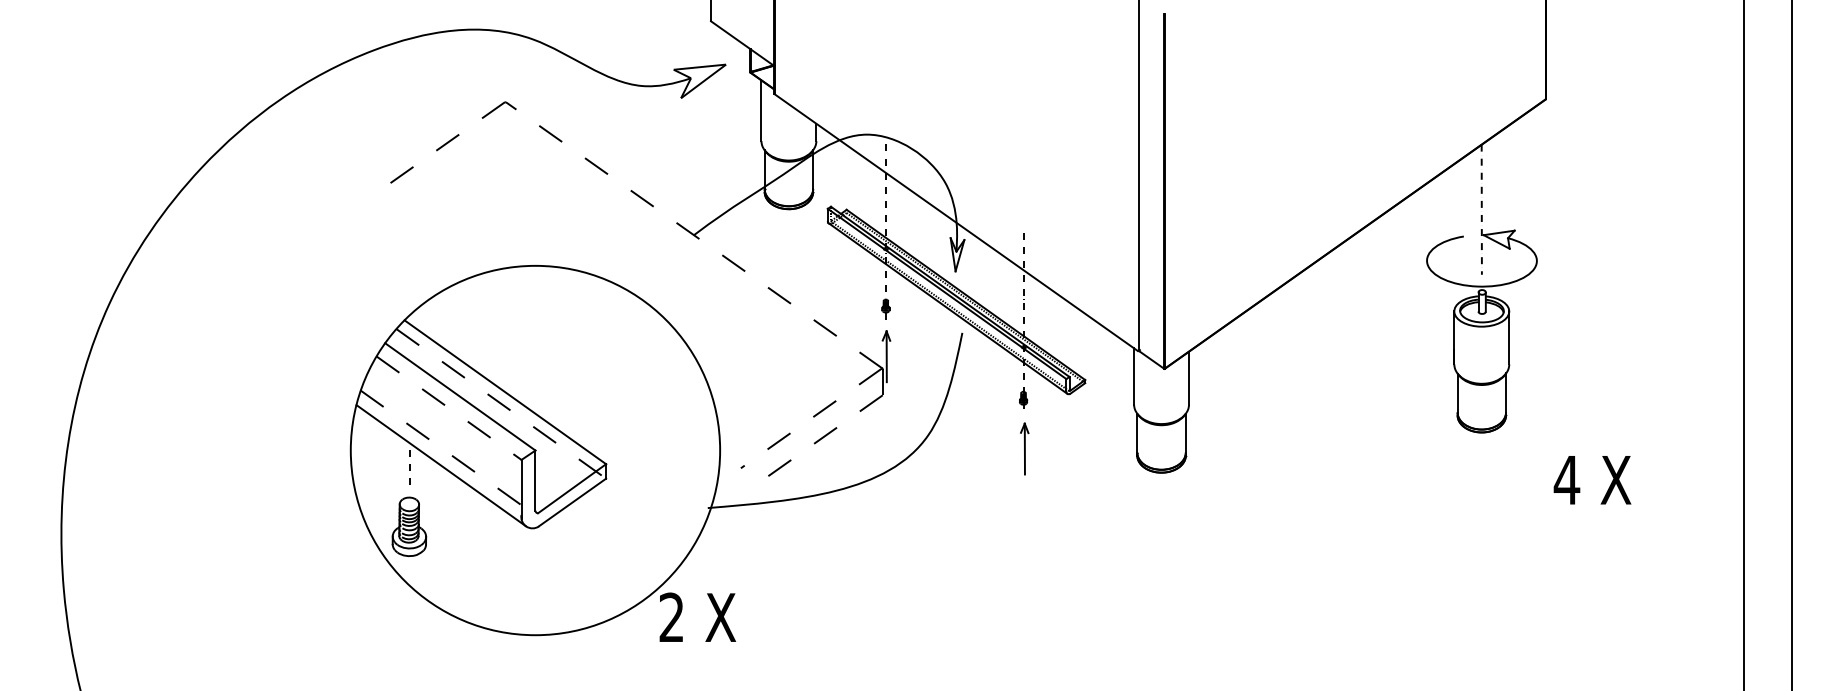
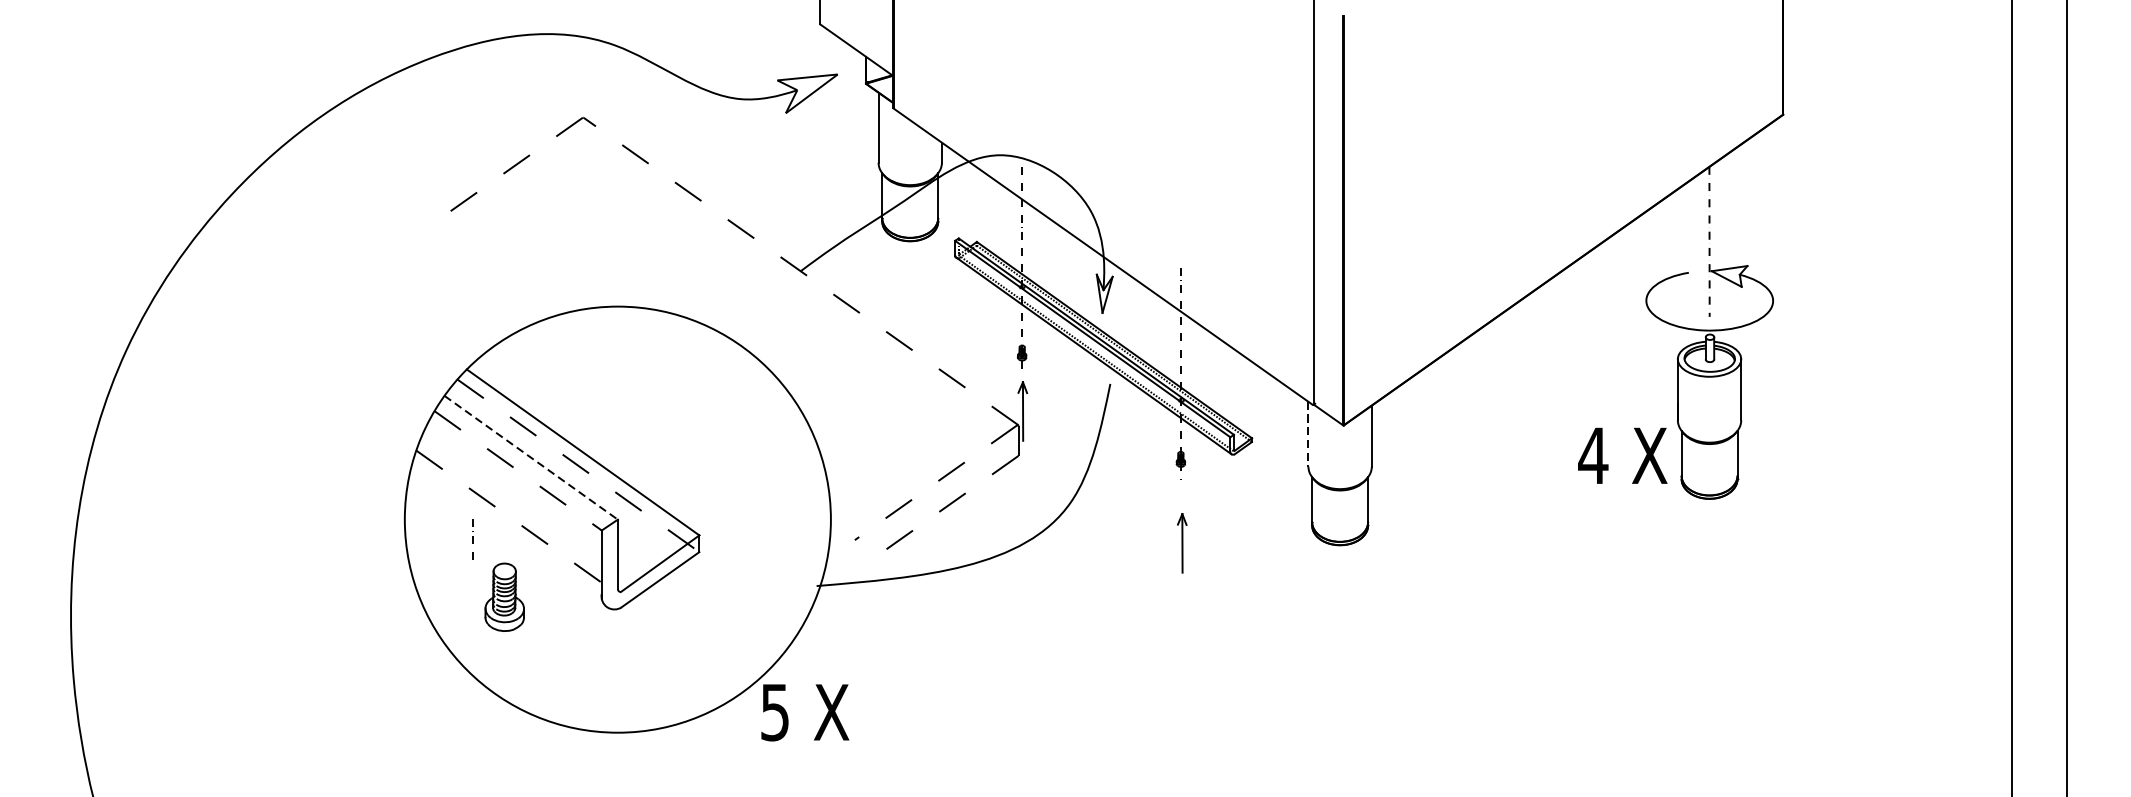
line: (1134, 376) -> (1308, 434), solid -> dashed
line: (460, 397) -> (531, 458), solid -> dashed
part: (1024, 448) -> (1182, 542), moved
line: (441, 465) -> (509, 536), removed
text: (1592, 480) -> (1622, 456), moved
part: (409, 526) -> (504, 596), moved
text: (671, 617) -> (774, 712), 2 -> 5

